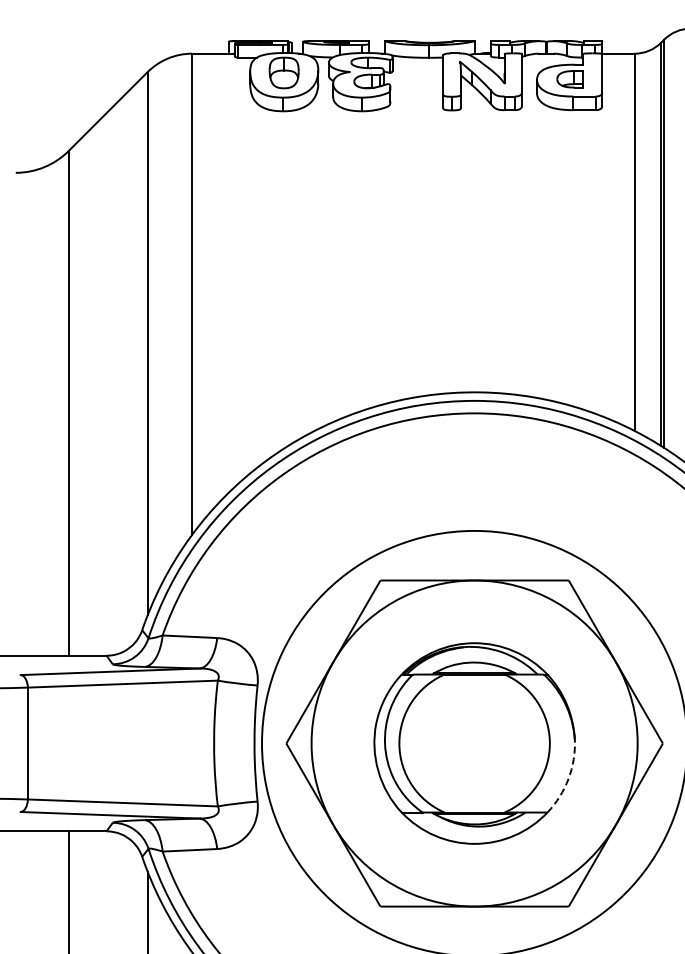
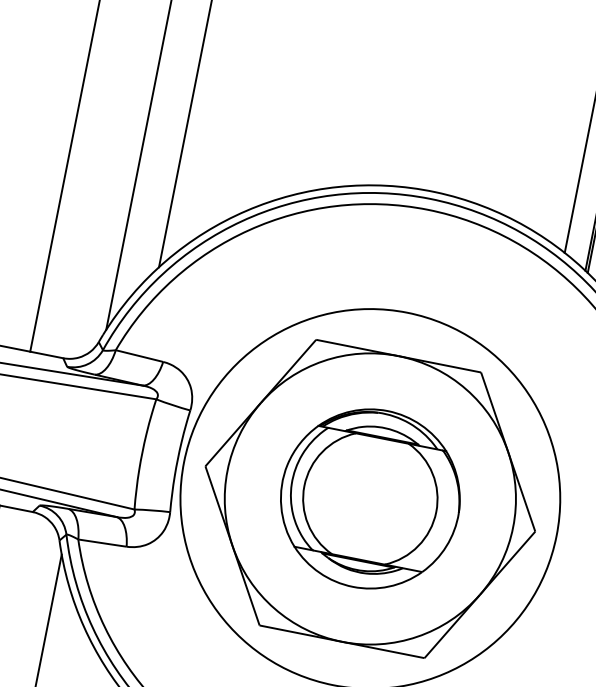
arc: (568, 778) -> (446, 545), dashed -> solid

